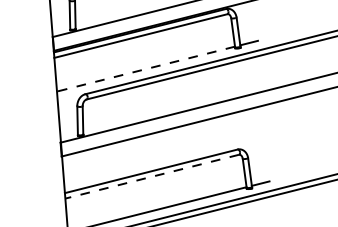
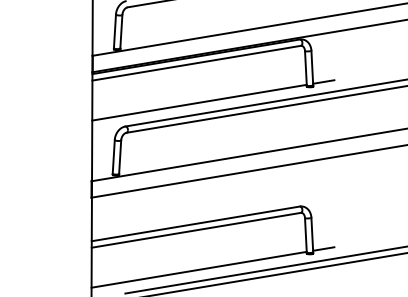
line: (145, 68) -> (199, 102), dashed -> solid
line: (151, 176) -> (195, 230), dashed -> solid

